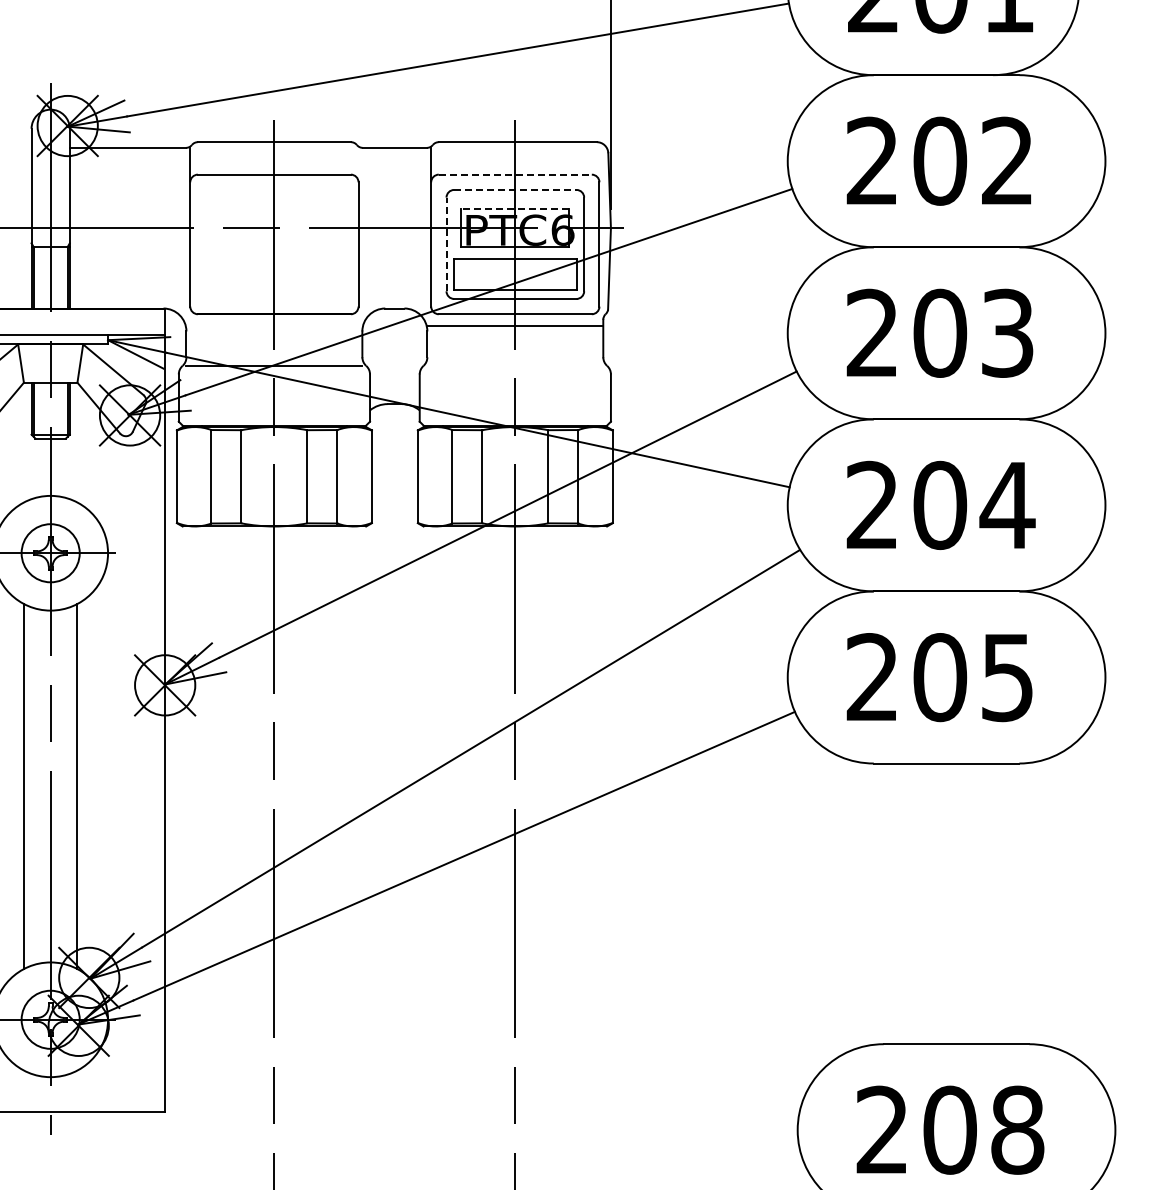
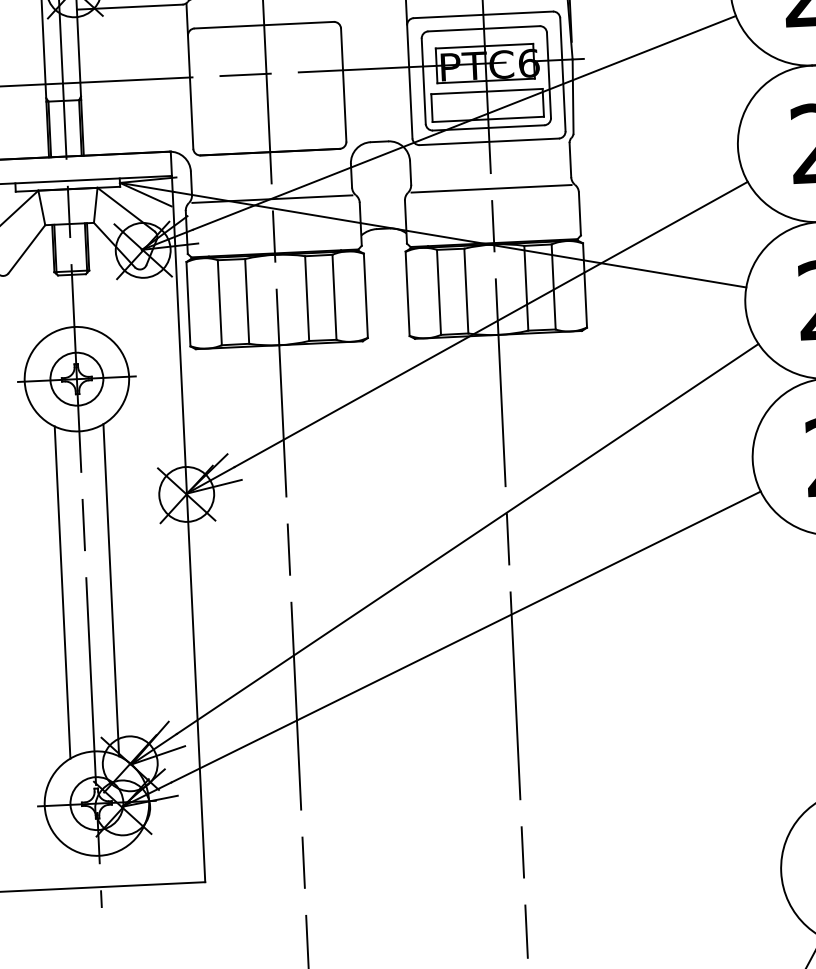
line: (515, 174) -> (483, 14), dashed -> solid
line: (515, 189) -> (484, 28), dashed -> solid
line: (514, 209) -> (484, 46), dashed -> solid
line: (446, 244) -> (423, 81), dashed -> solid
line: (515, 325) -> (491, 188), moved

